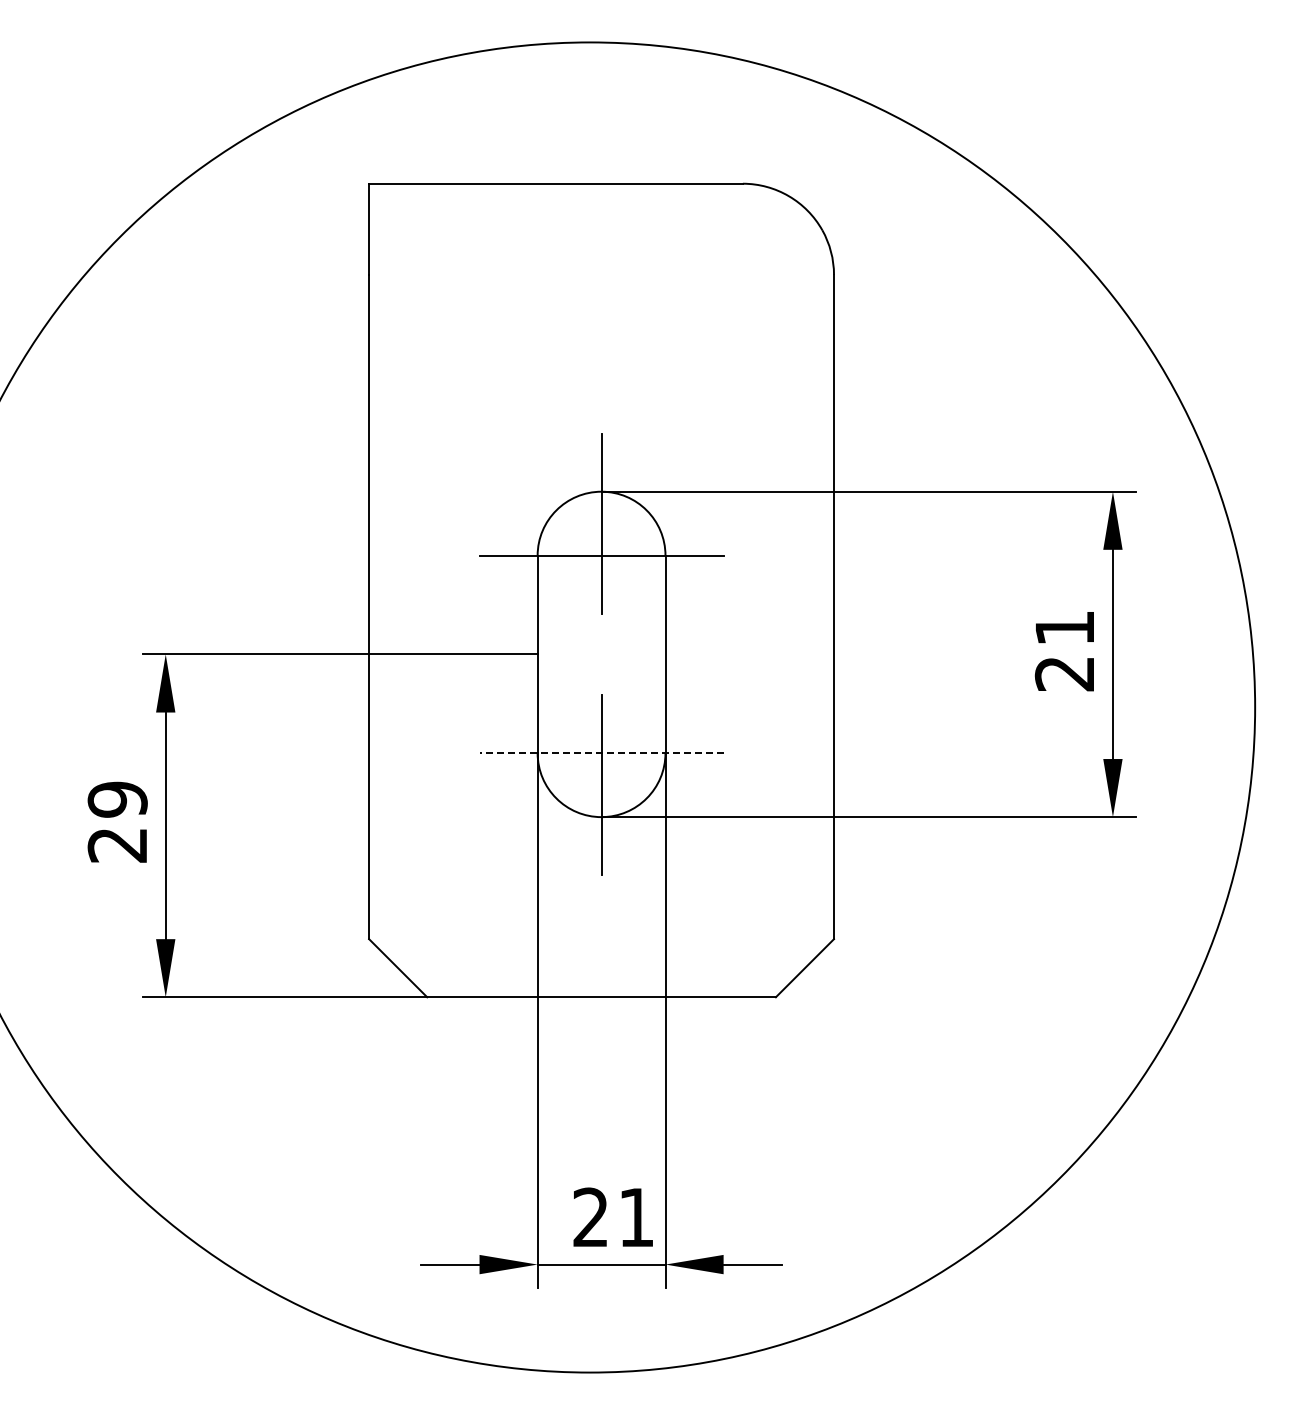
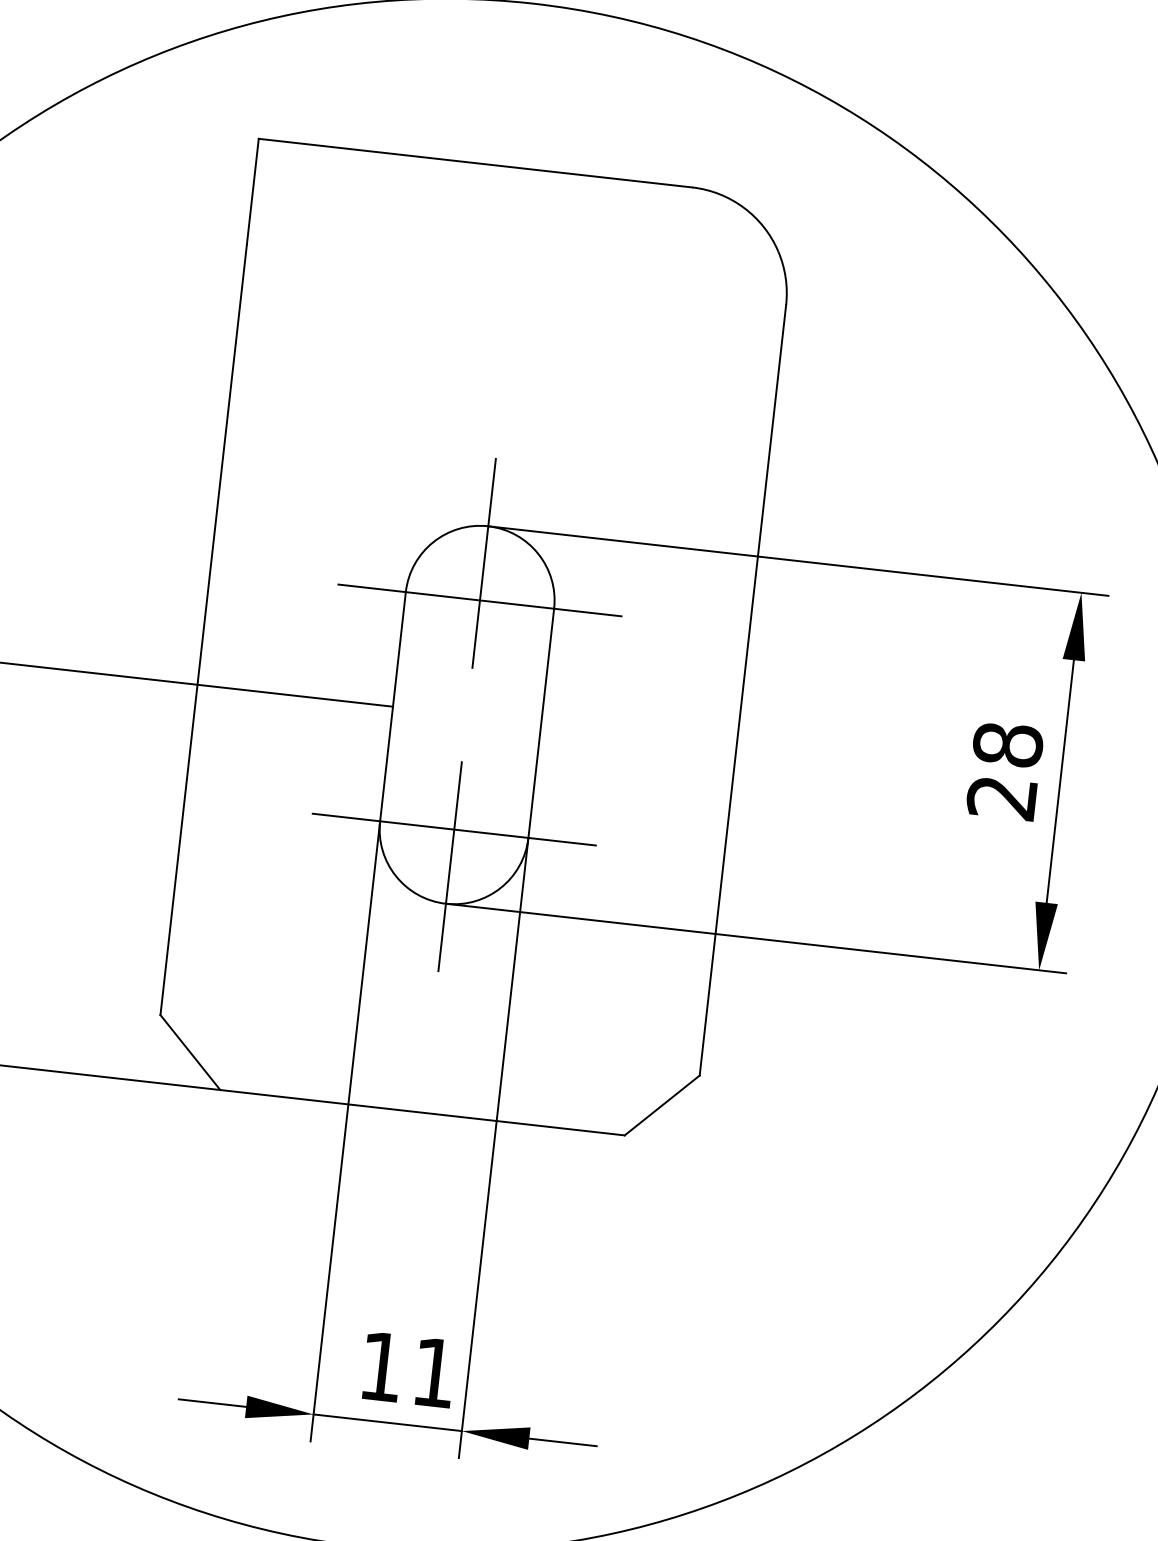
text: (1064, 628) -> (1007, 745), 21 -> 28
line: (601, 753) -> (454, 829), dashed -> solid
text: (590, 1216) -> (381, 1365), 21 -> 11

